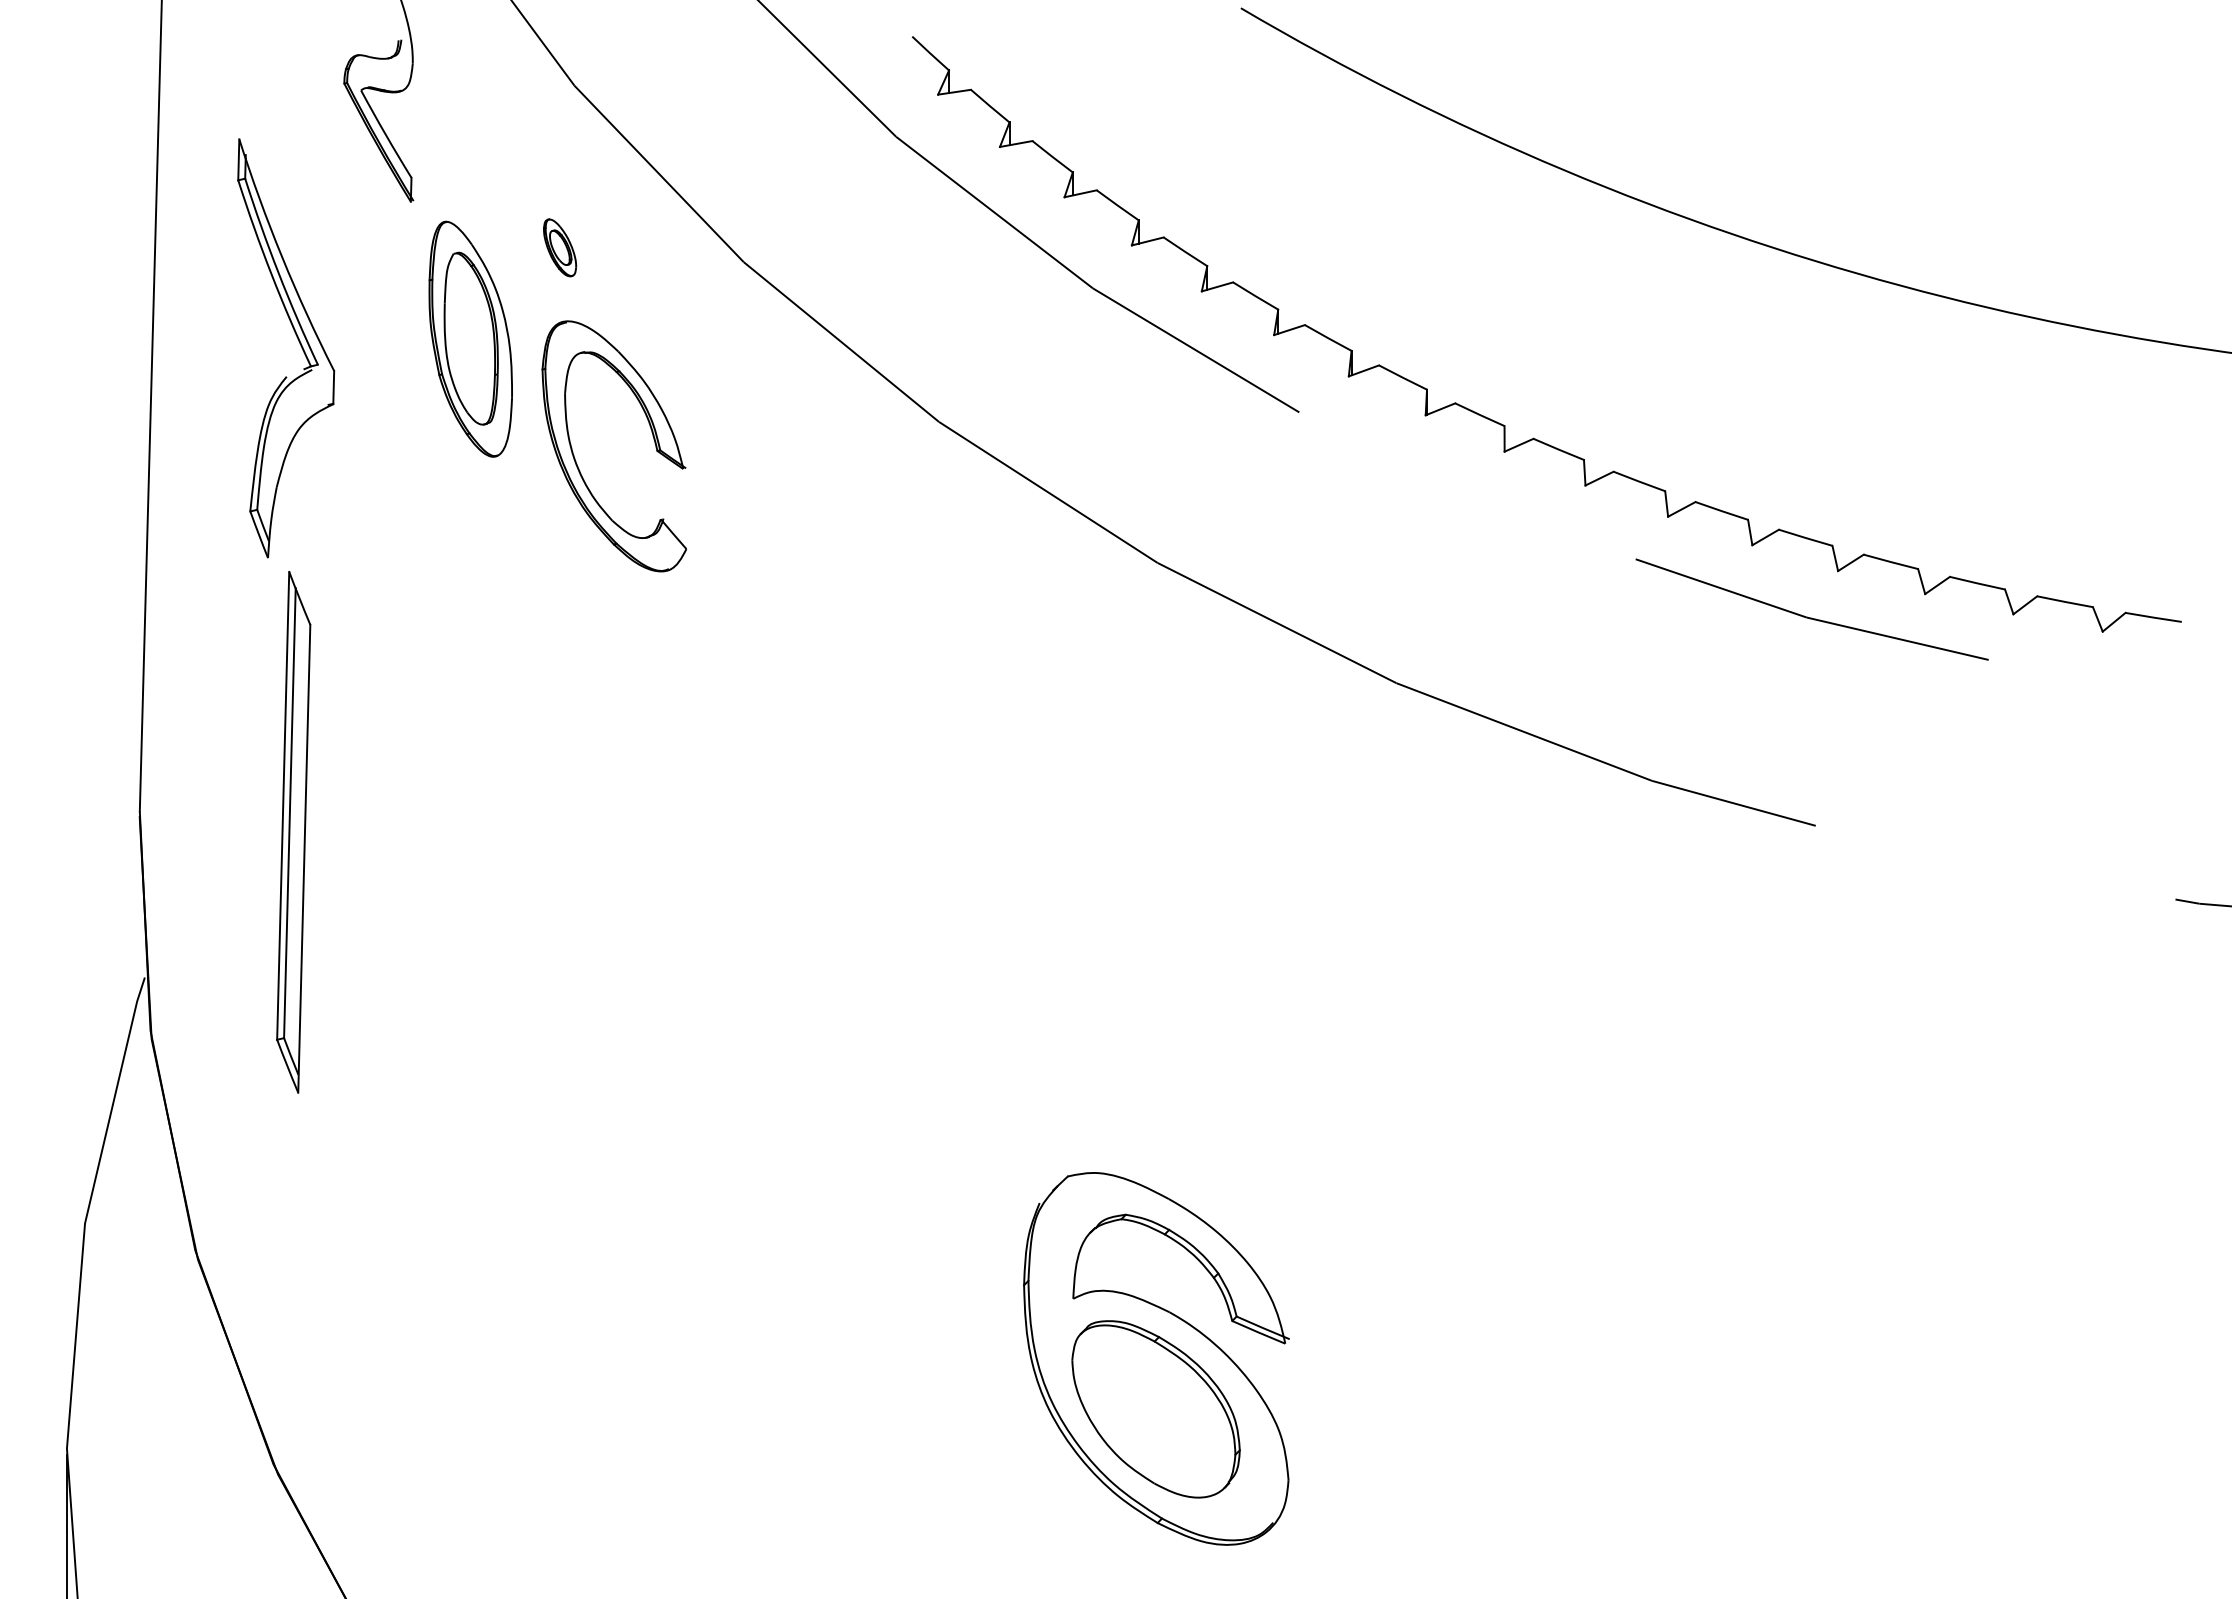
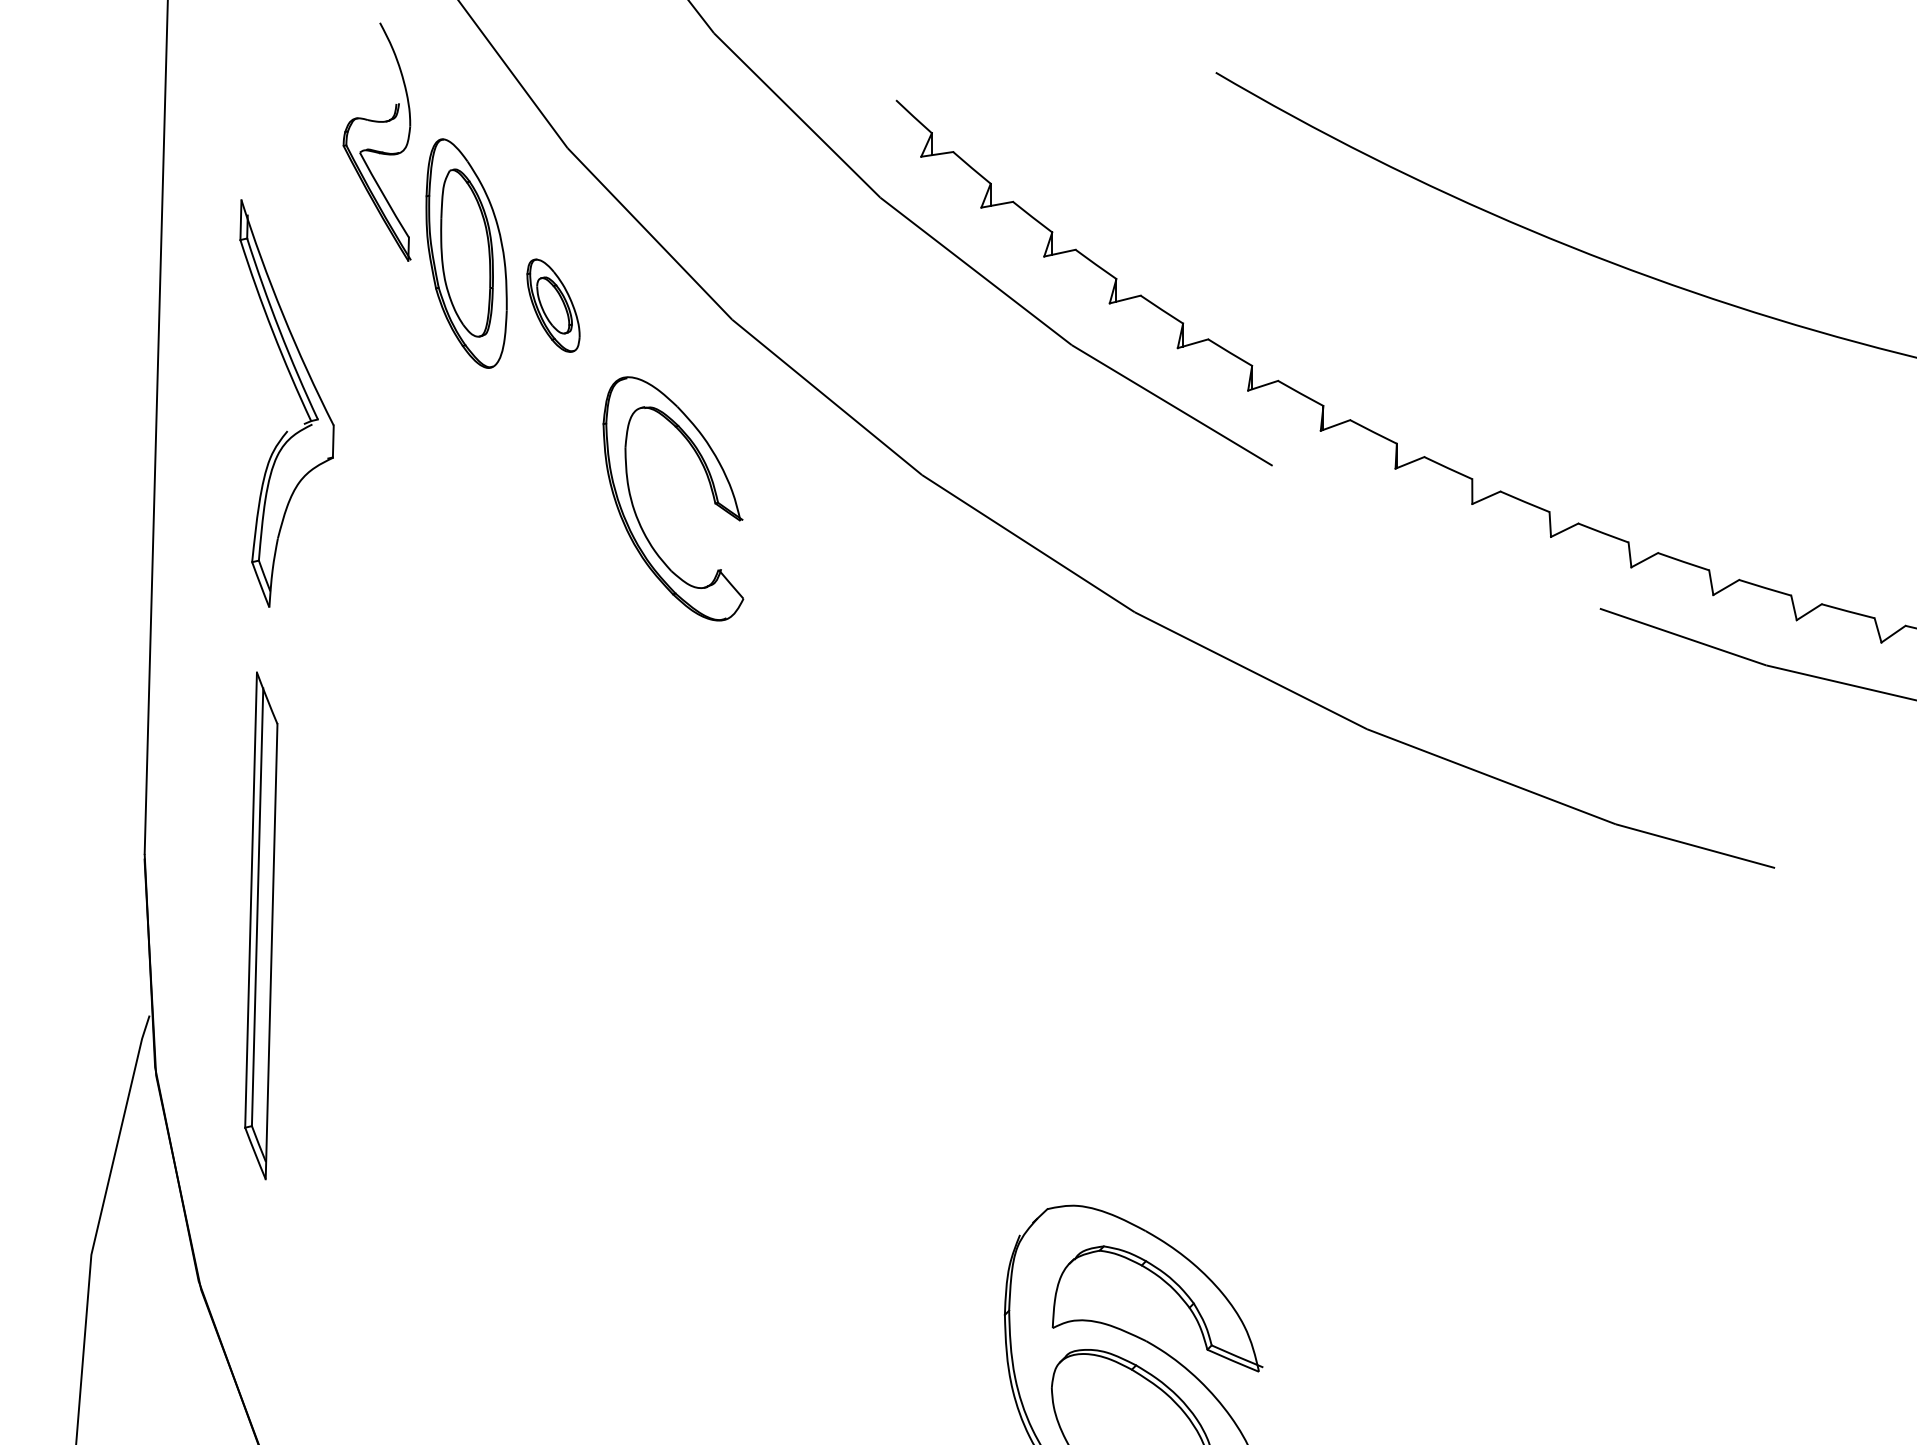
part: (559, 247) -> (552, 305), size x1.67
part: (470, 338) -> (466, 252), moved
part: (577, 463) -> (637, 515), moved
part: (293, 832) -> (261, 926), moved

